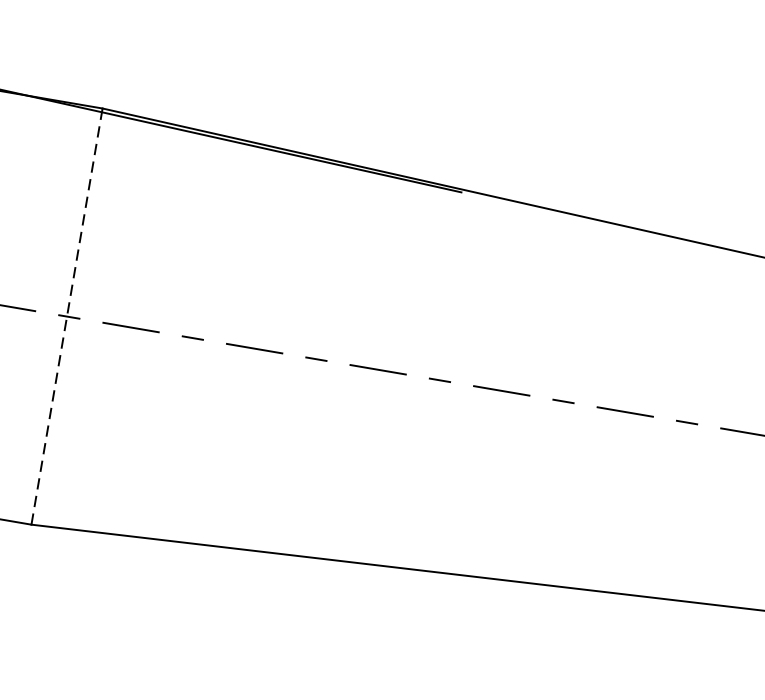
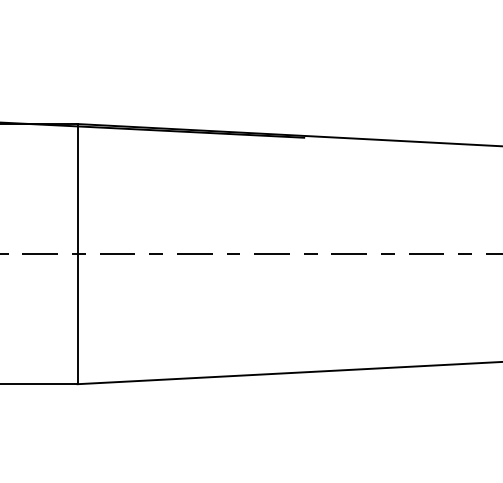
line: (67, 315) -> (77, 253), dashed -> solid

